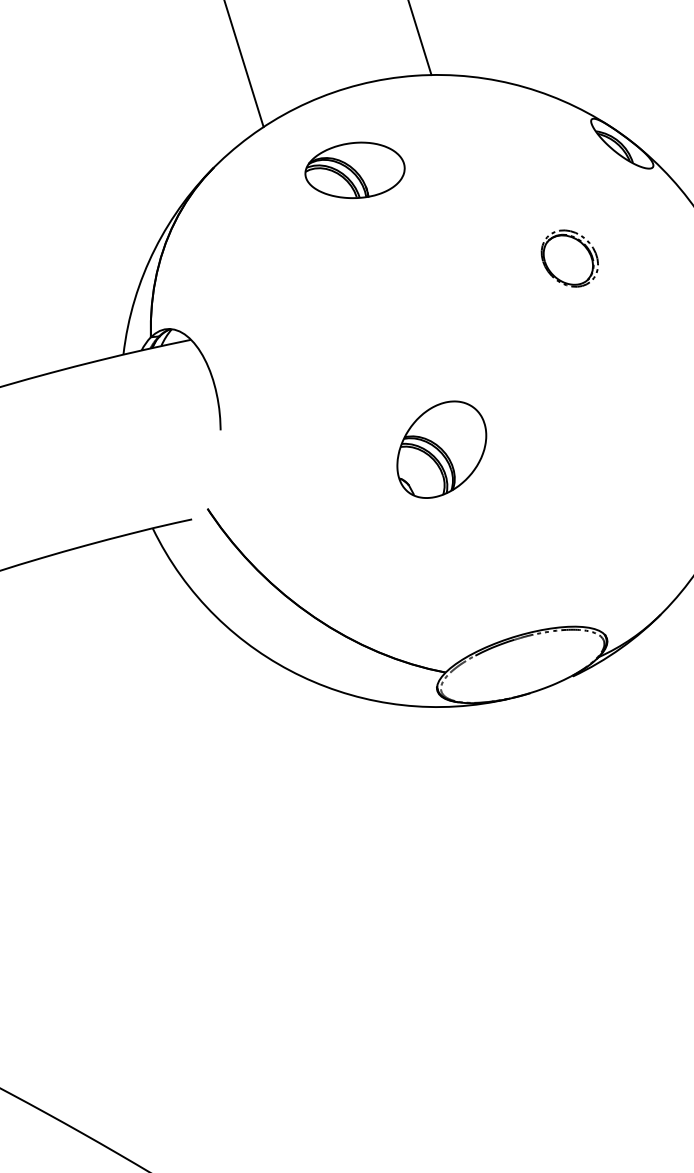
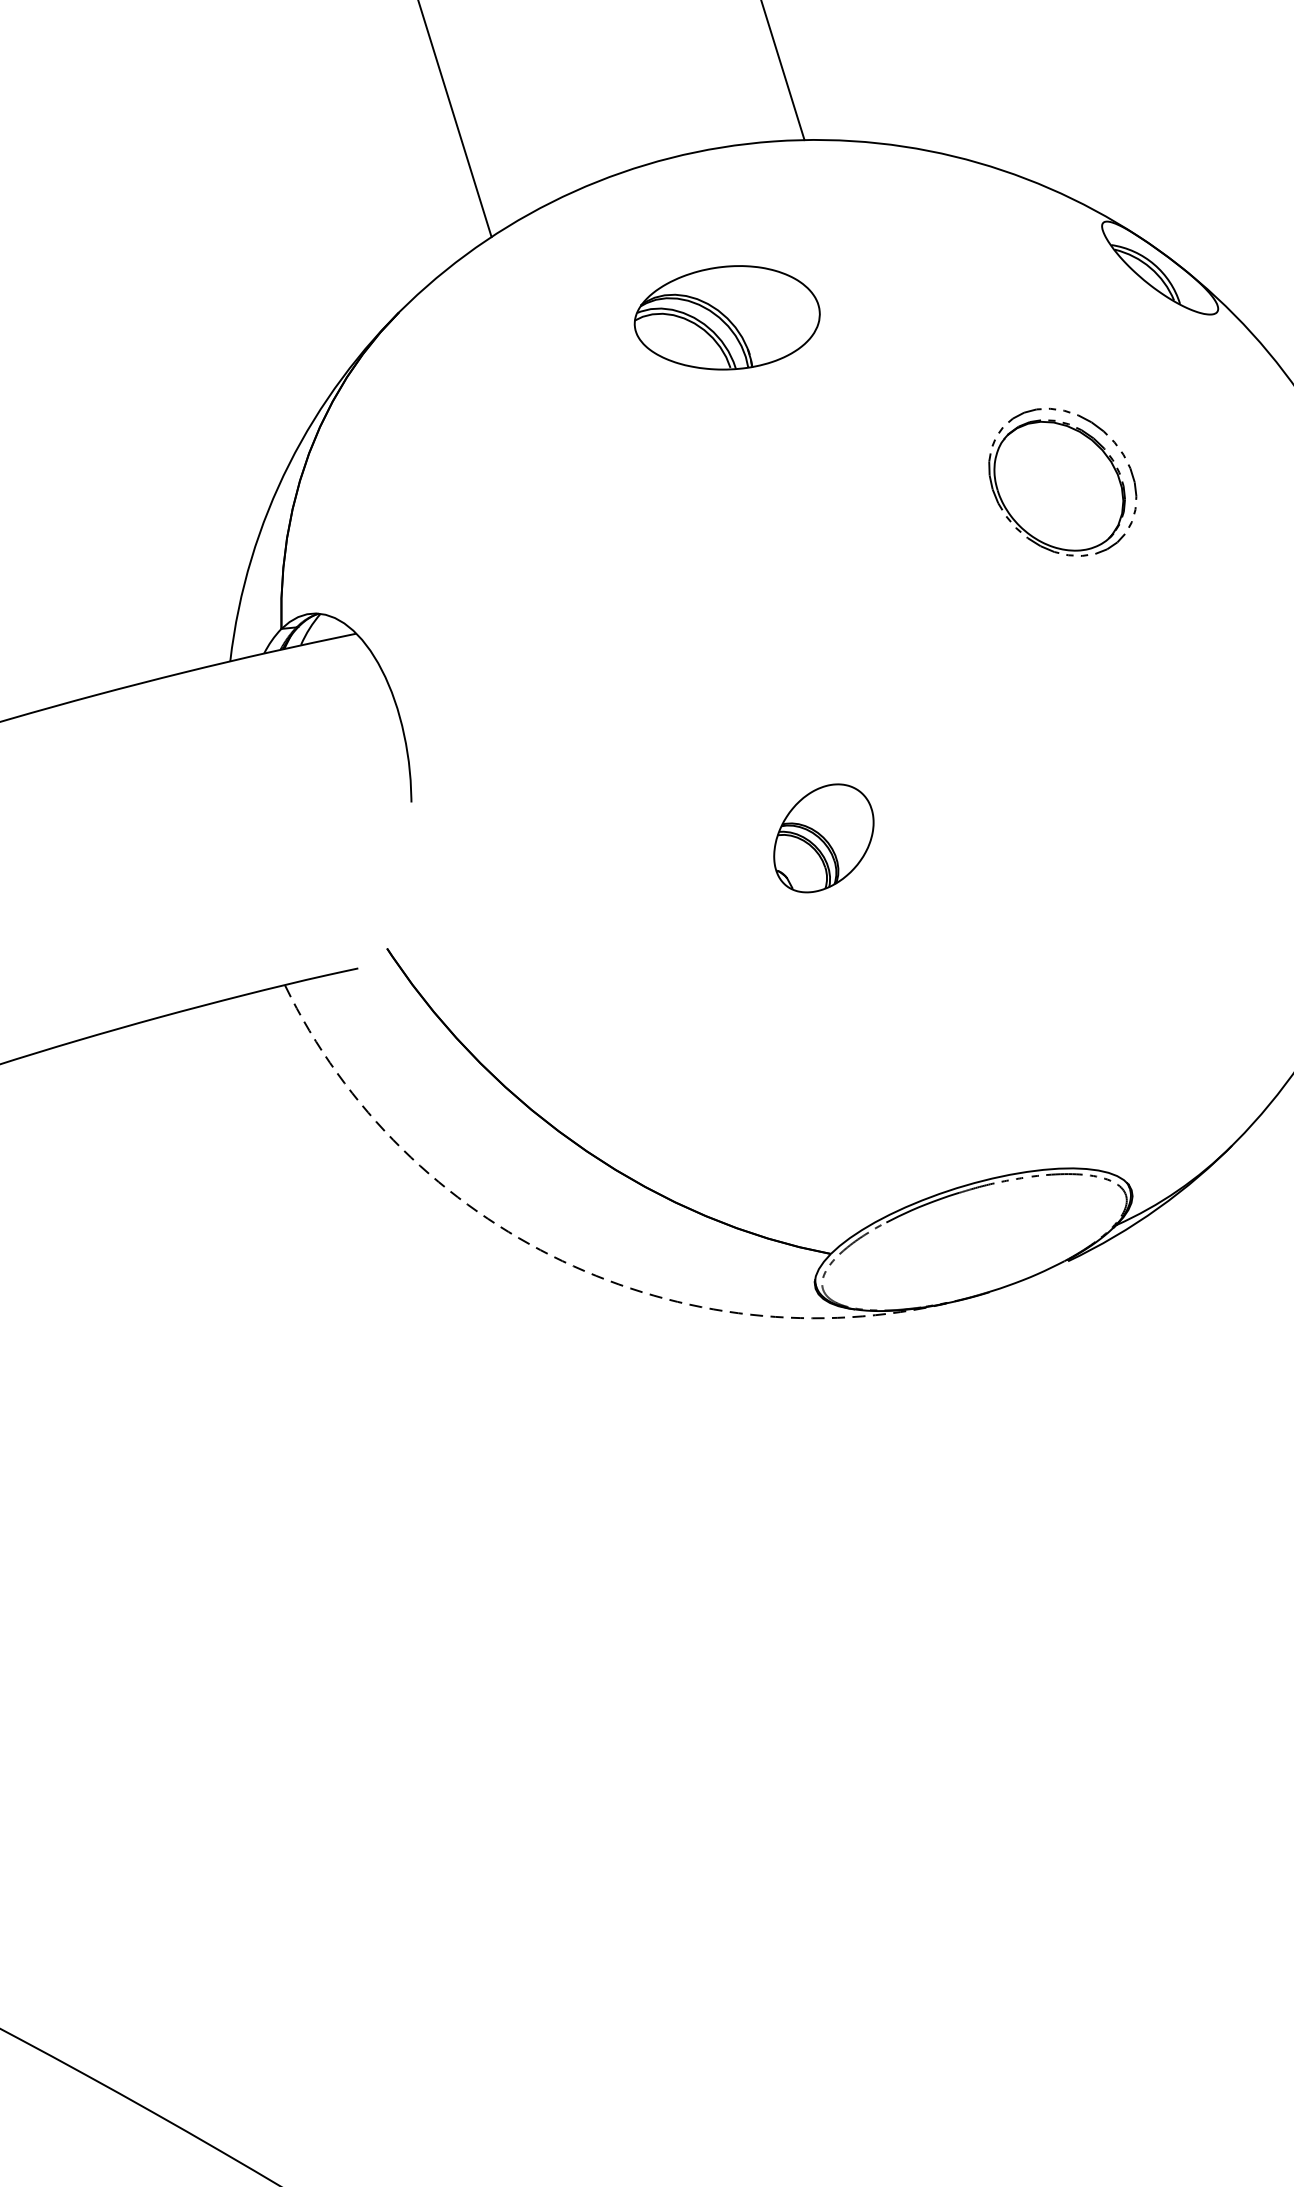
part: (354, 169) -> (726, 316), moved
part: (569, 258) -> (1061, 482), size x1.4
part: (441, 449) -> (823, 838), size x0.6
arc: (301, 676) -> (562, 1261), solid -> dashed

